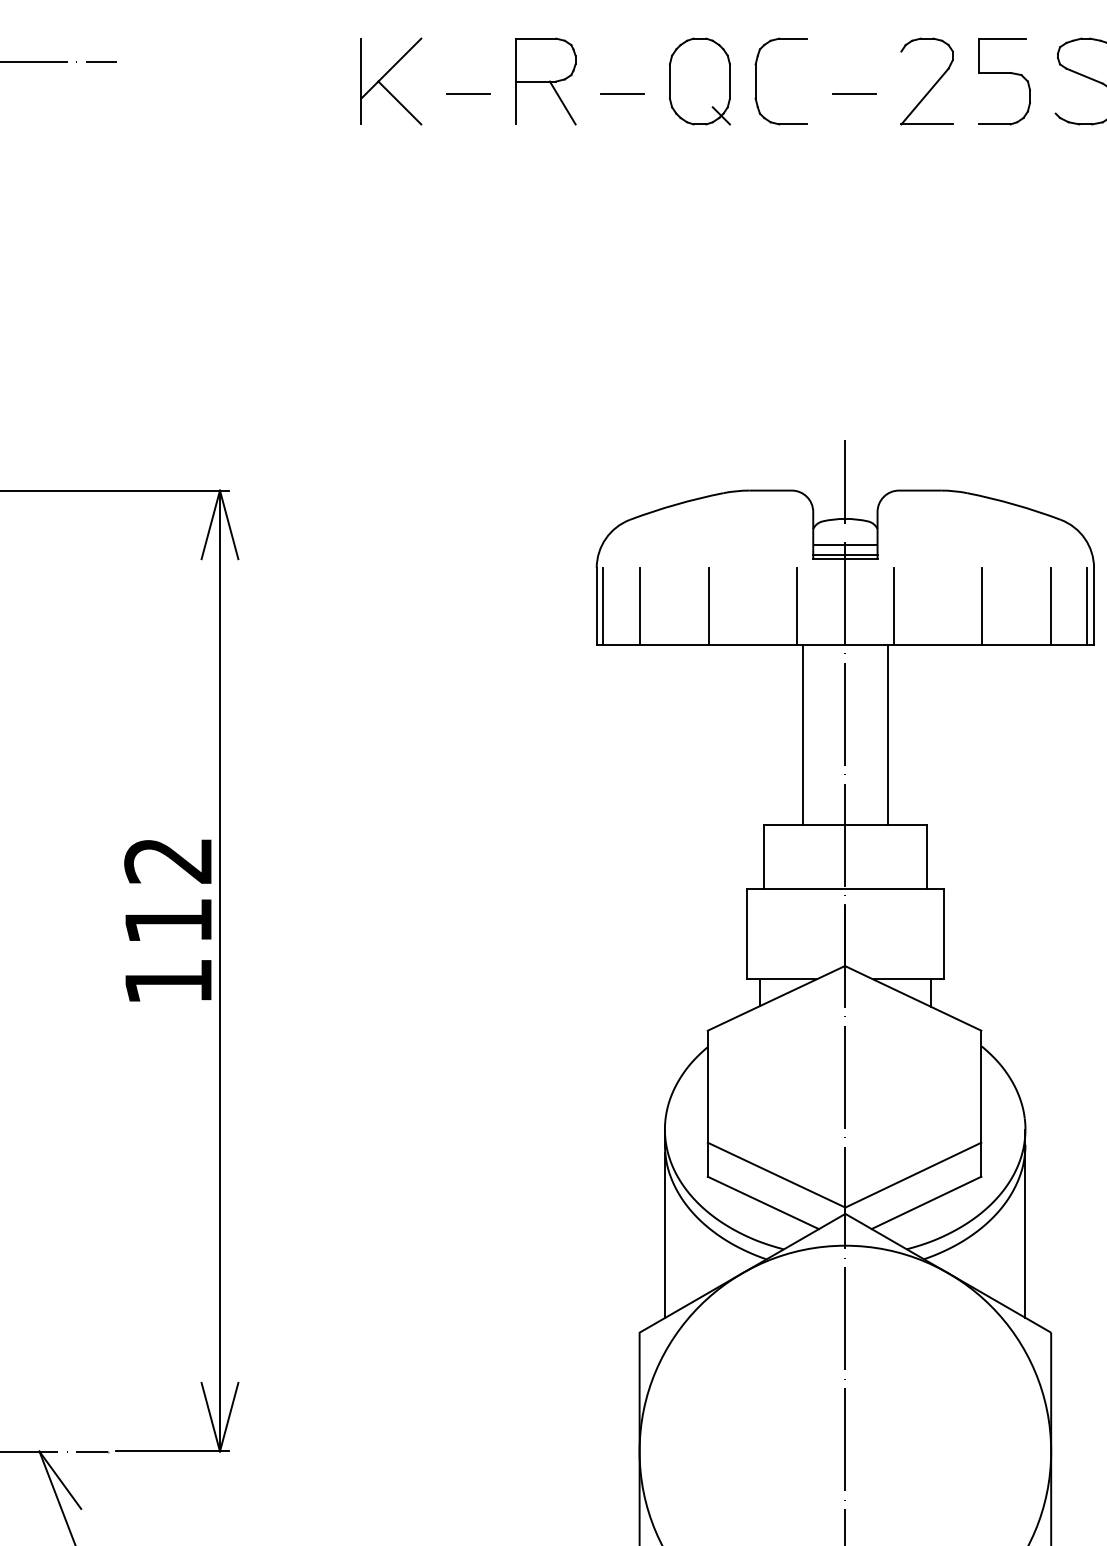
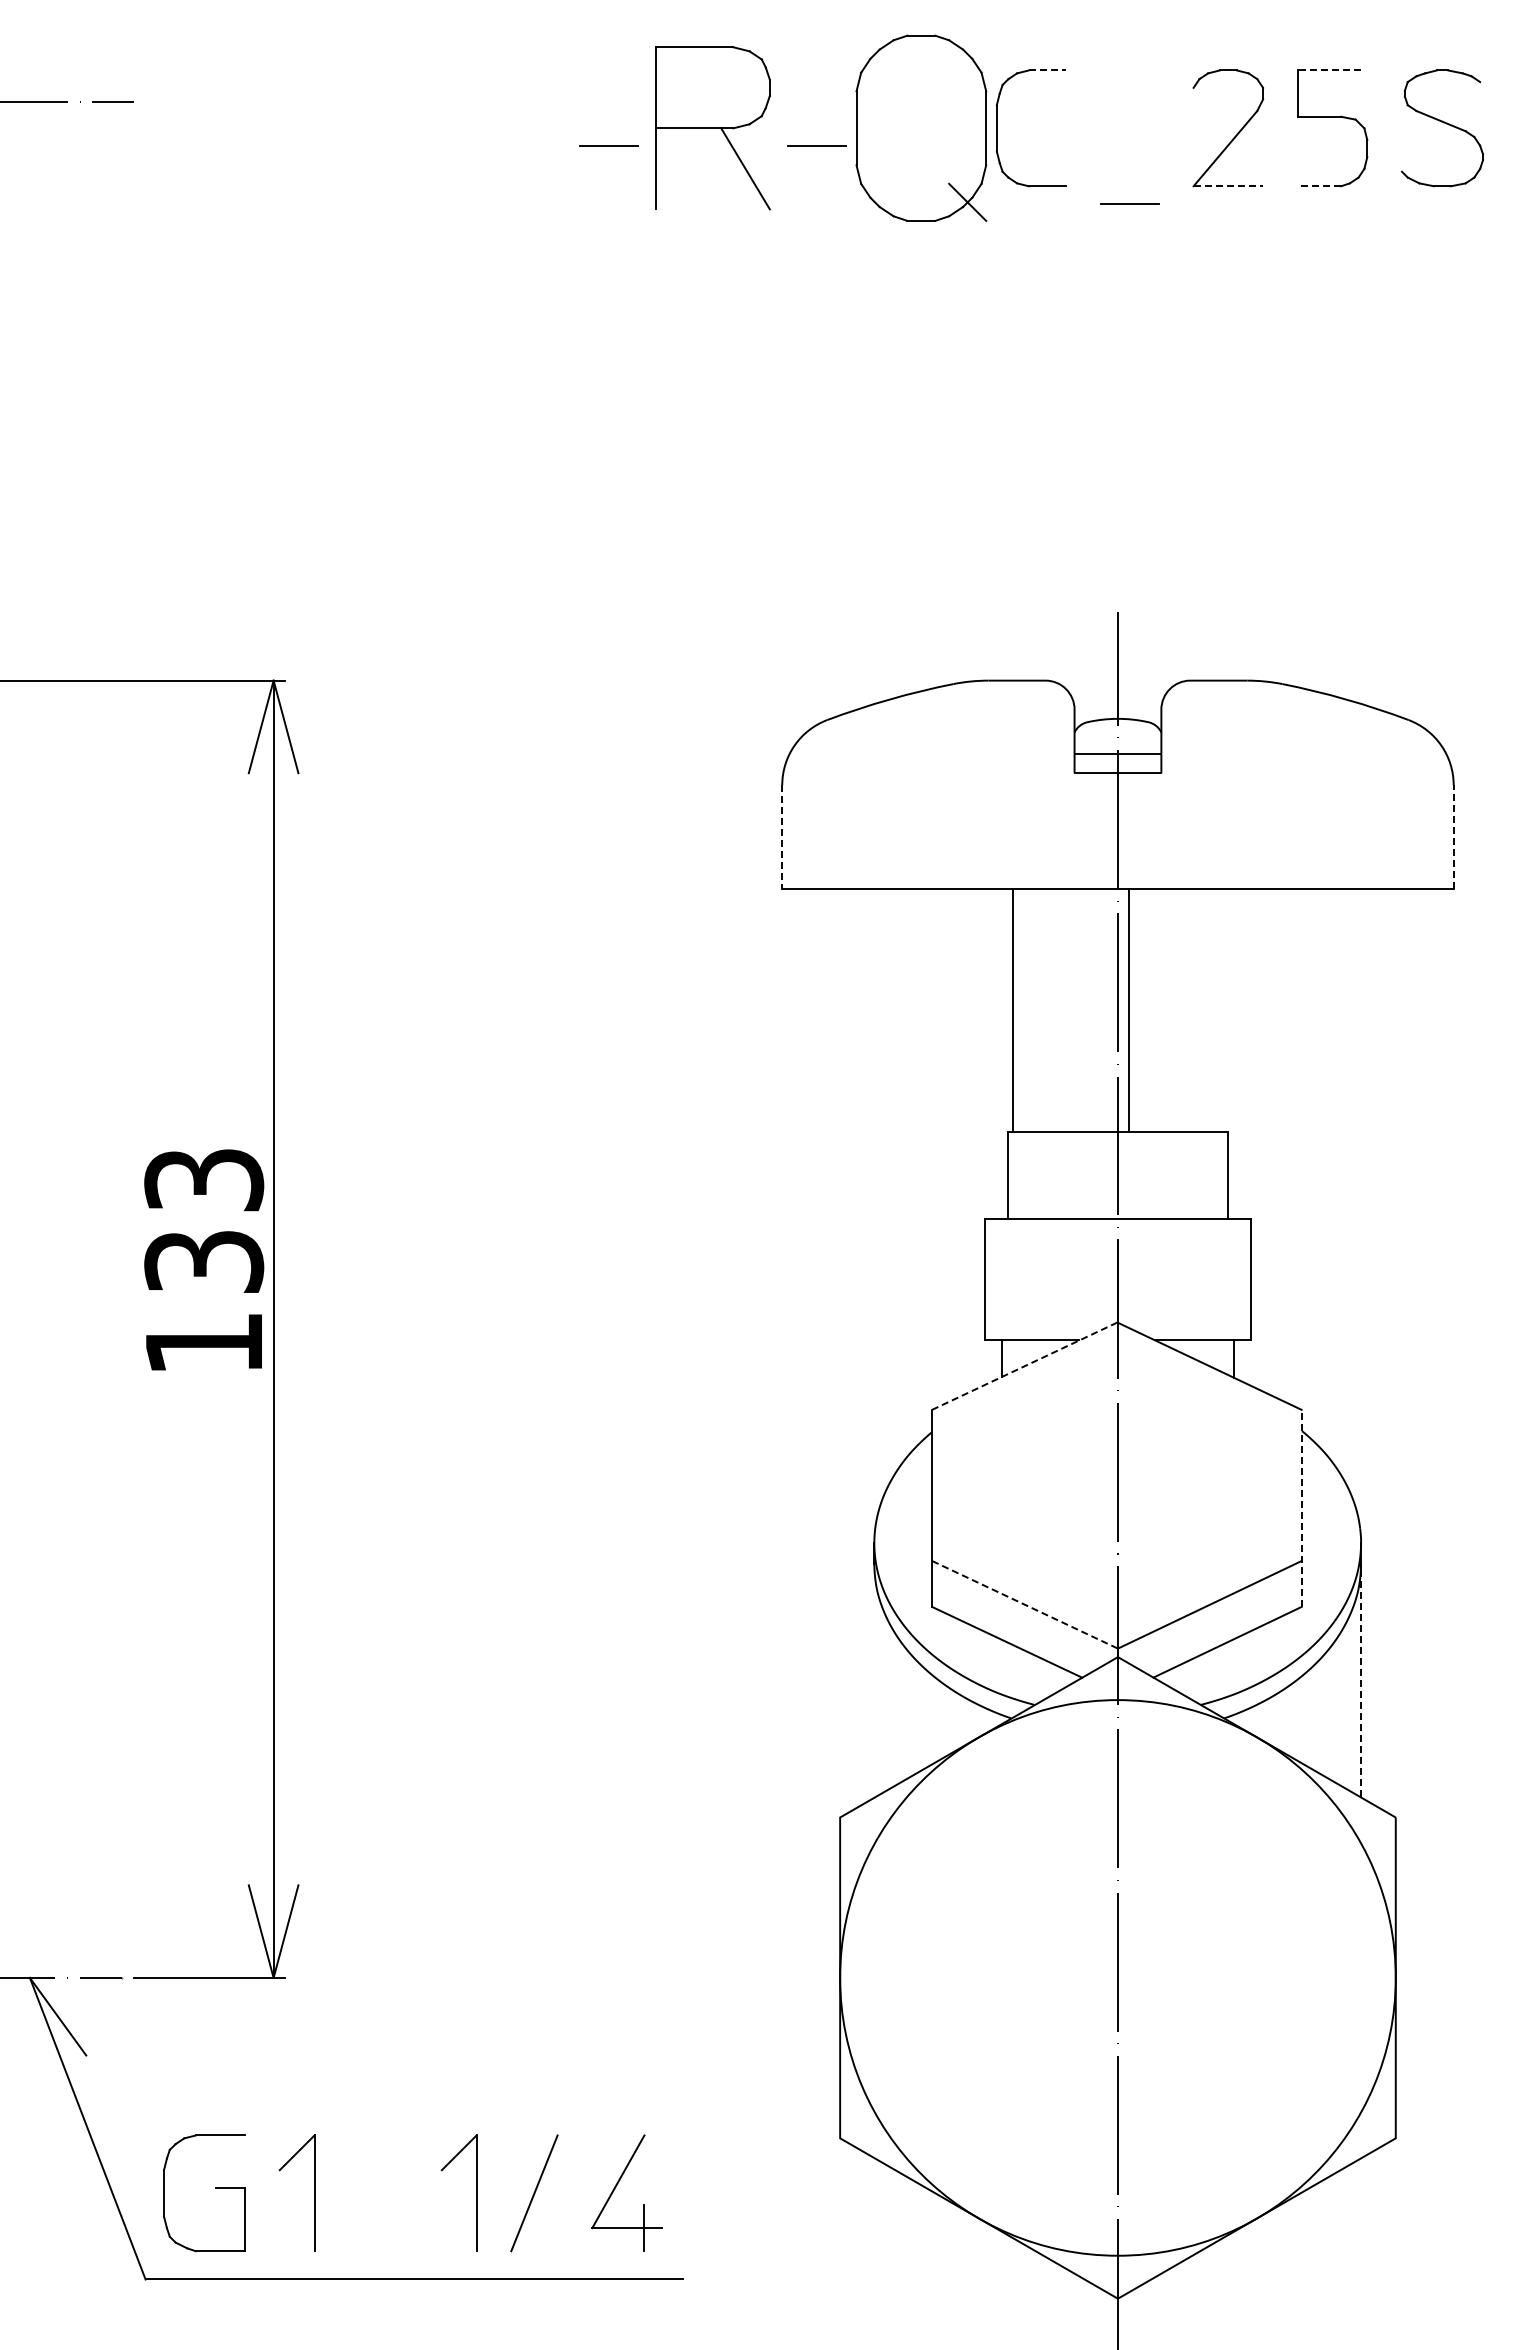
line: (793, 38) -> (1047, 70), solid -> dashed
line: (1002, 38) -> (1329, 70), solid -> dashed
part: (545, 81) -> (713, 128), size x1.4
part: (699, 81) -> (921, 128), size x1.6
part: (385, 86) -> (496, 135), removed
line: (853, 94) -> (1129, 203), moved
line: (927, 124) -> (1228, 186), solid -> dashed
line: (994, 124) -> (1319, 186), solid -> dashed
line: (845, 554) -> (1117, 767), removed
line: (596, 606) -> (782, 837), solid -> dashed
line: (603, 606) -> (791, 837), removed
line: (639, 606) -> (840, 837), removed
line: (708, 606) -> (933, 837), removed
line: (796, 606) -> (1052, 837), removed
line: (893, 606) -> (1183, 837), removed
line: (982, 606) -> (1302, 837), removed
line: (1050, 606) -> (1395, 837), removed
line: (1087, 606) -> (1444, 837), removed
line: (1093, 606) -> (1453, 837), solid -> dashed
line: (802, 734) -> (1013, 1010), moved
line: (888, 734) -> (1128, 1010), moved
text: (168, 890) -> (204, 1220), 112 -> 133
line: (776, 998) -> (1024, 1366), solid -> dashed
line: (981, 1103) -> (1301, 1508), solid -> dashed
line: (776, 1174) -> (1025, 1604), solid -> dashed
line: (1025, 1231) -> (1361, 1680), solid -> dashed
line: (665, 1235) -> (874, 1686), removed

